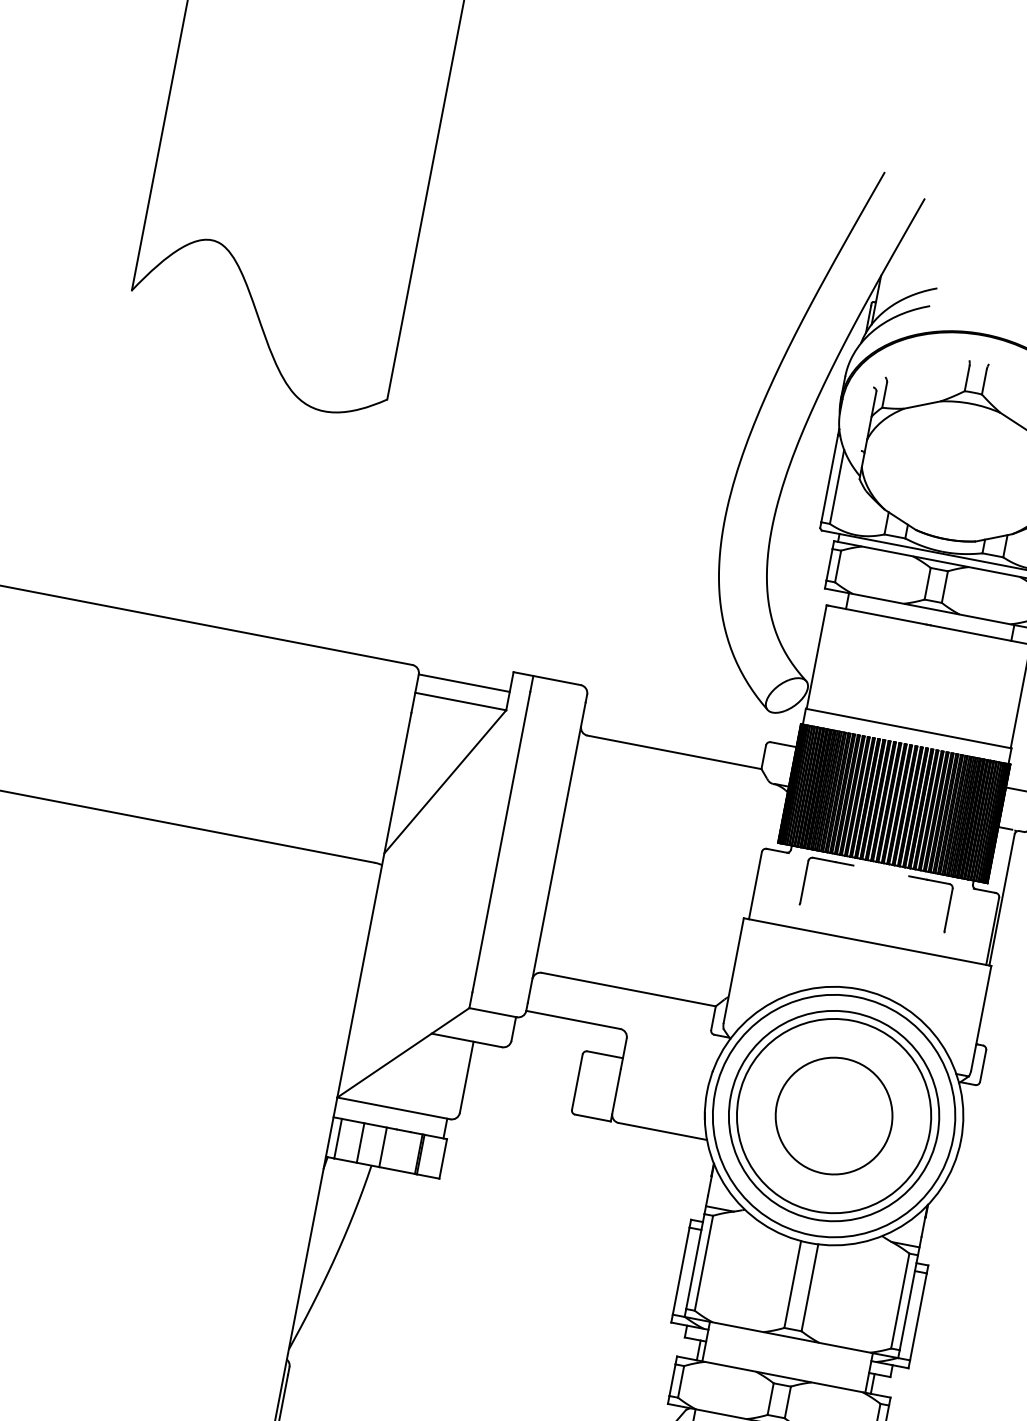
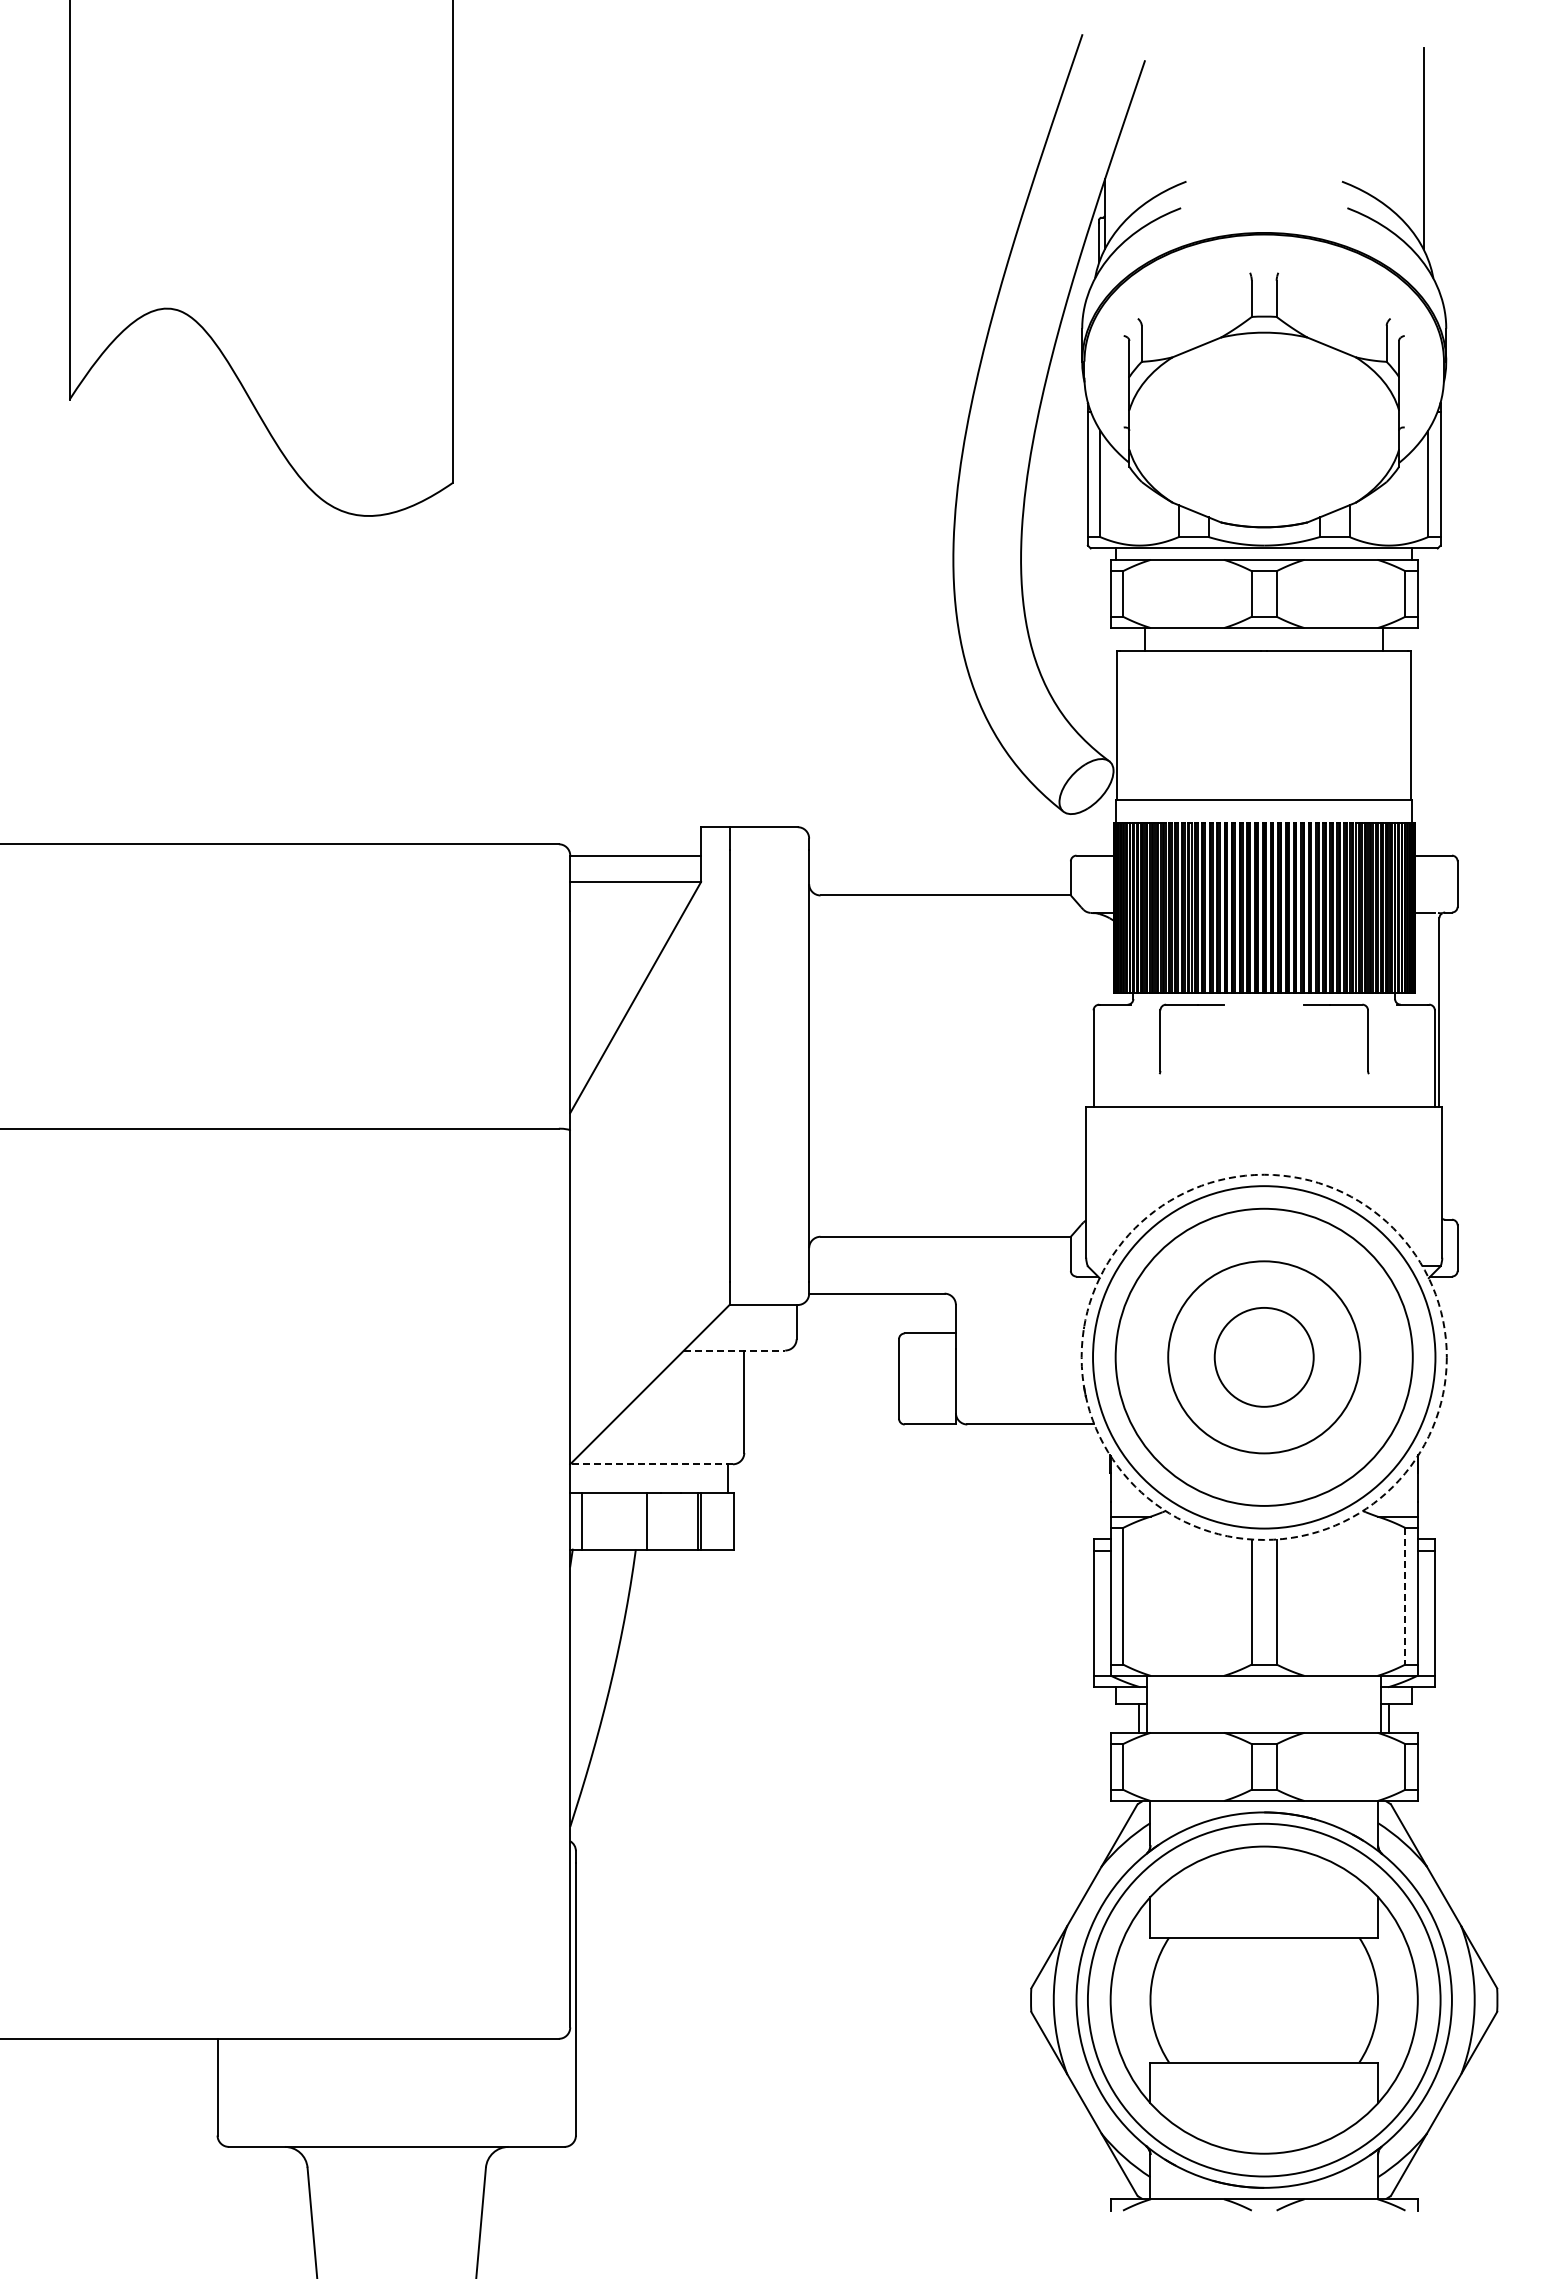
line: (466, 1040) -> (734, 1350), solid -> dashed
line: (393, 1108) -> (651, 1464), solid -> dashed
circle: (833, 1115) -> (1263, 1356), size x0.6
circle: (833, 1115) -> (1263, 1356), solid -> dashed
circle: (834, 1116) -> (1264, 1357), size x0.7
line: (360, 1142) -> (614, 1520), removed
line: (900, 1301) -> (1405, 1596), solid -> dashed

